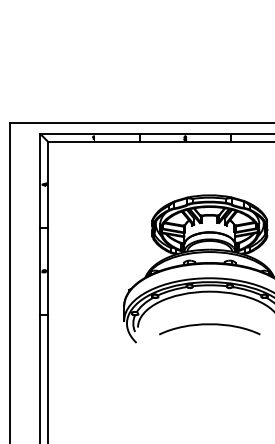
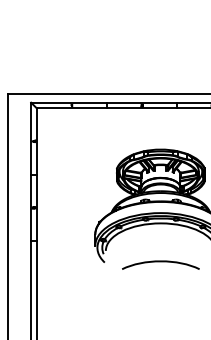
curve: (209, 325) -> (160, 262), moved

